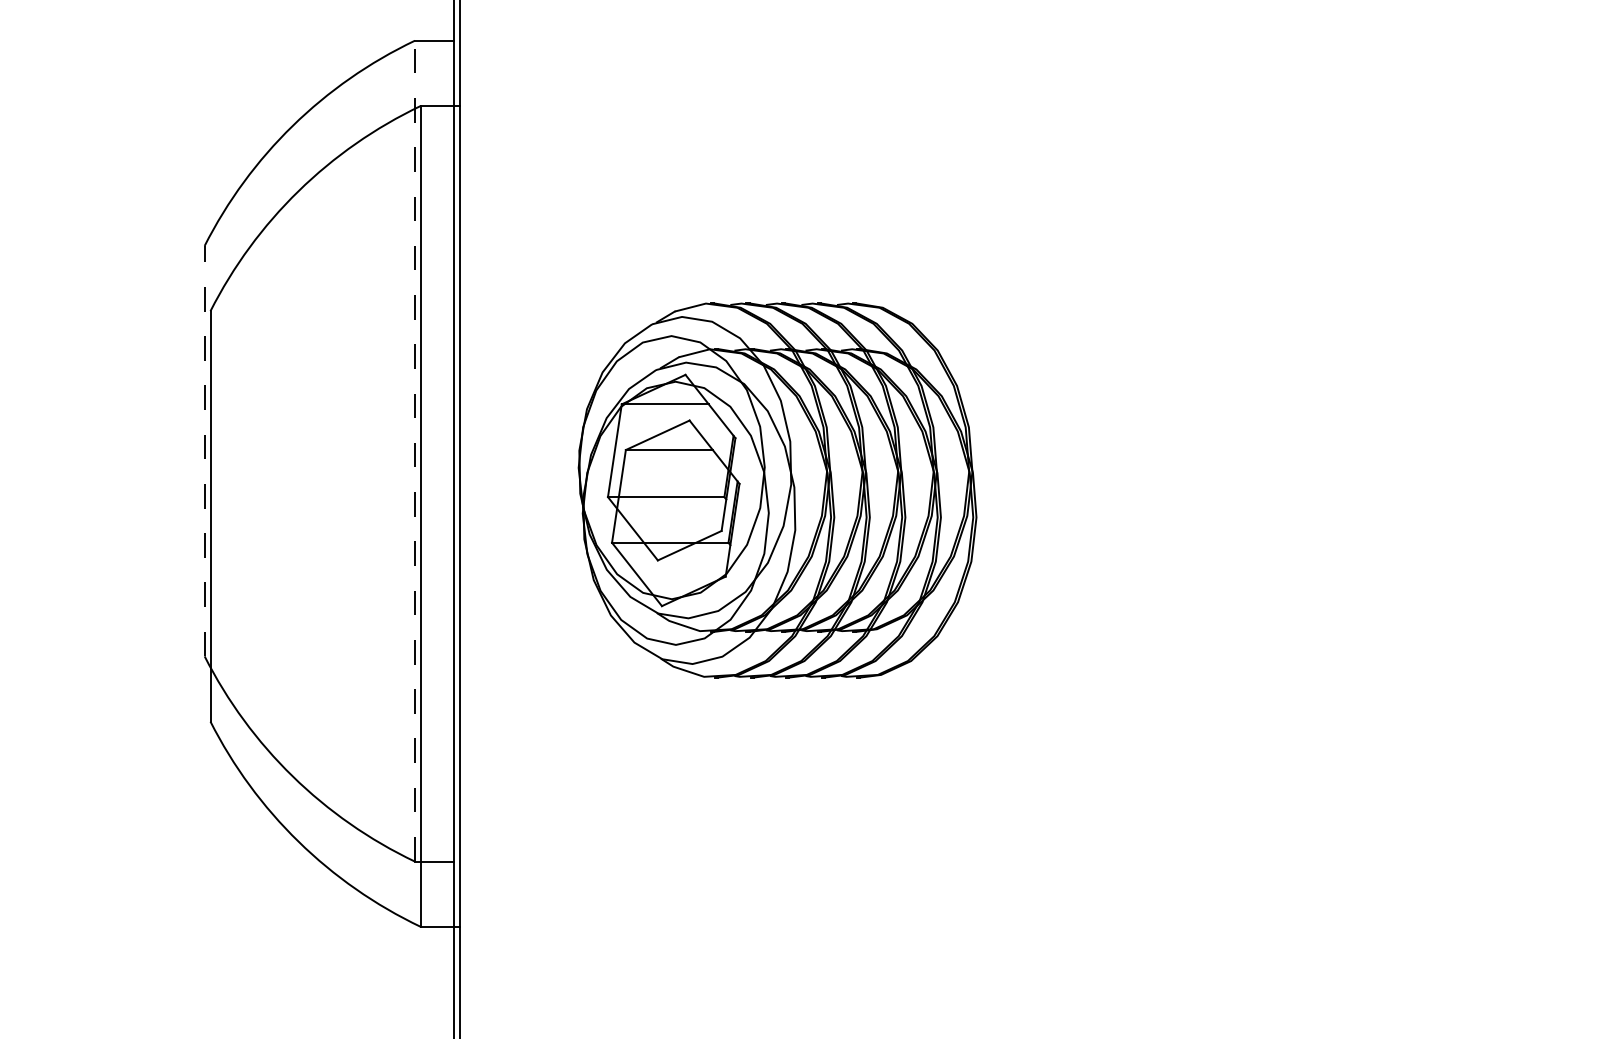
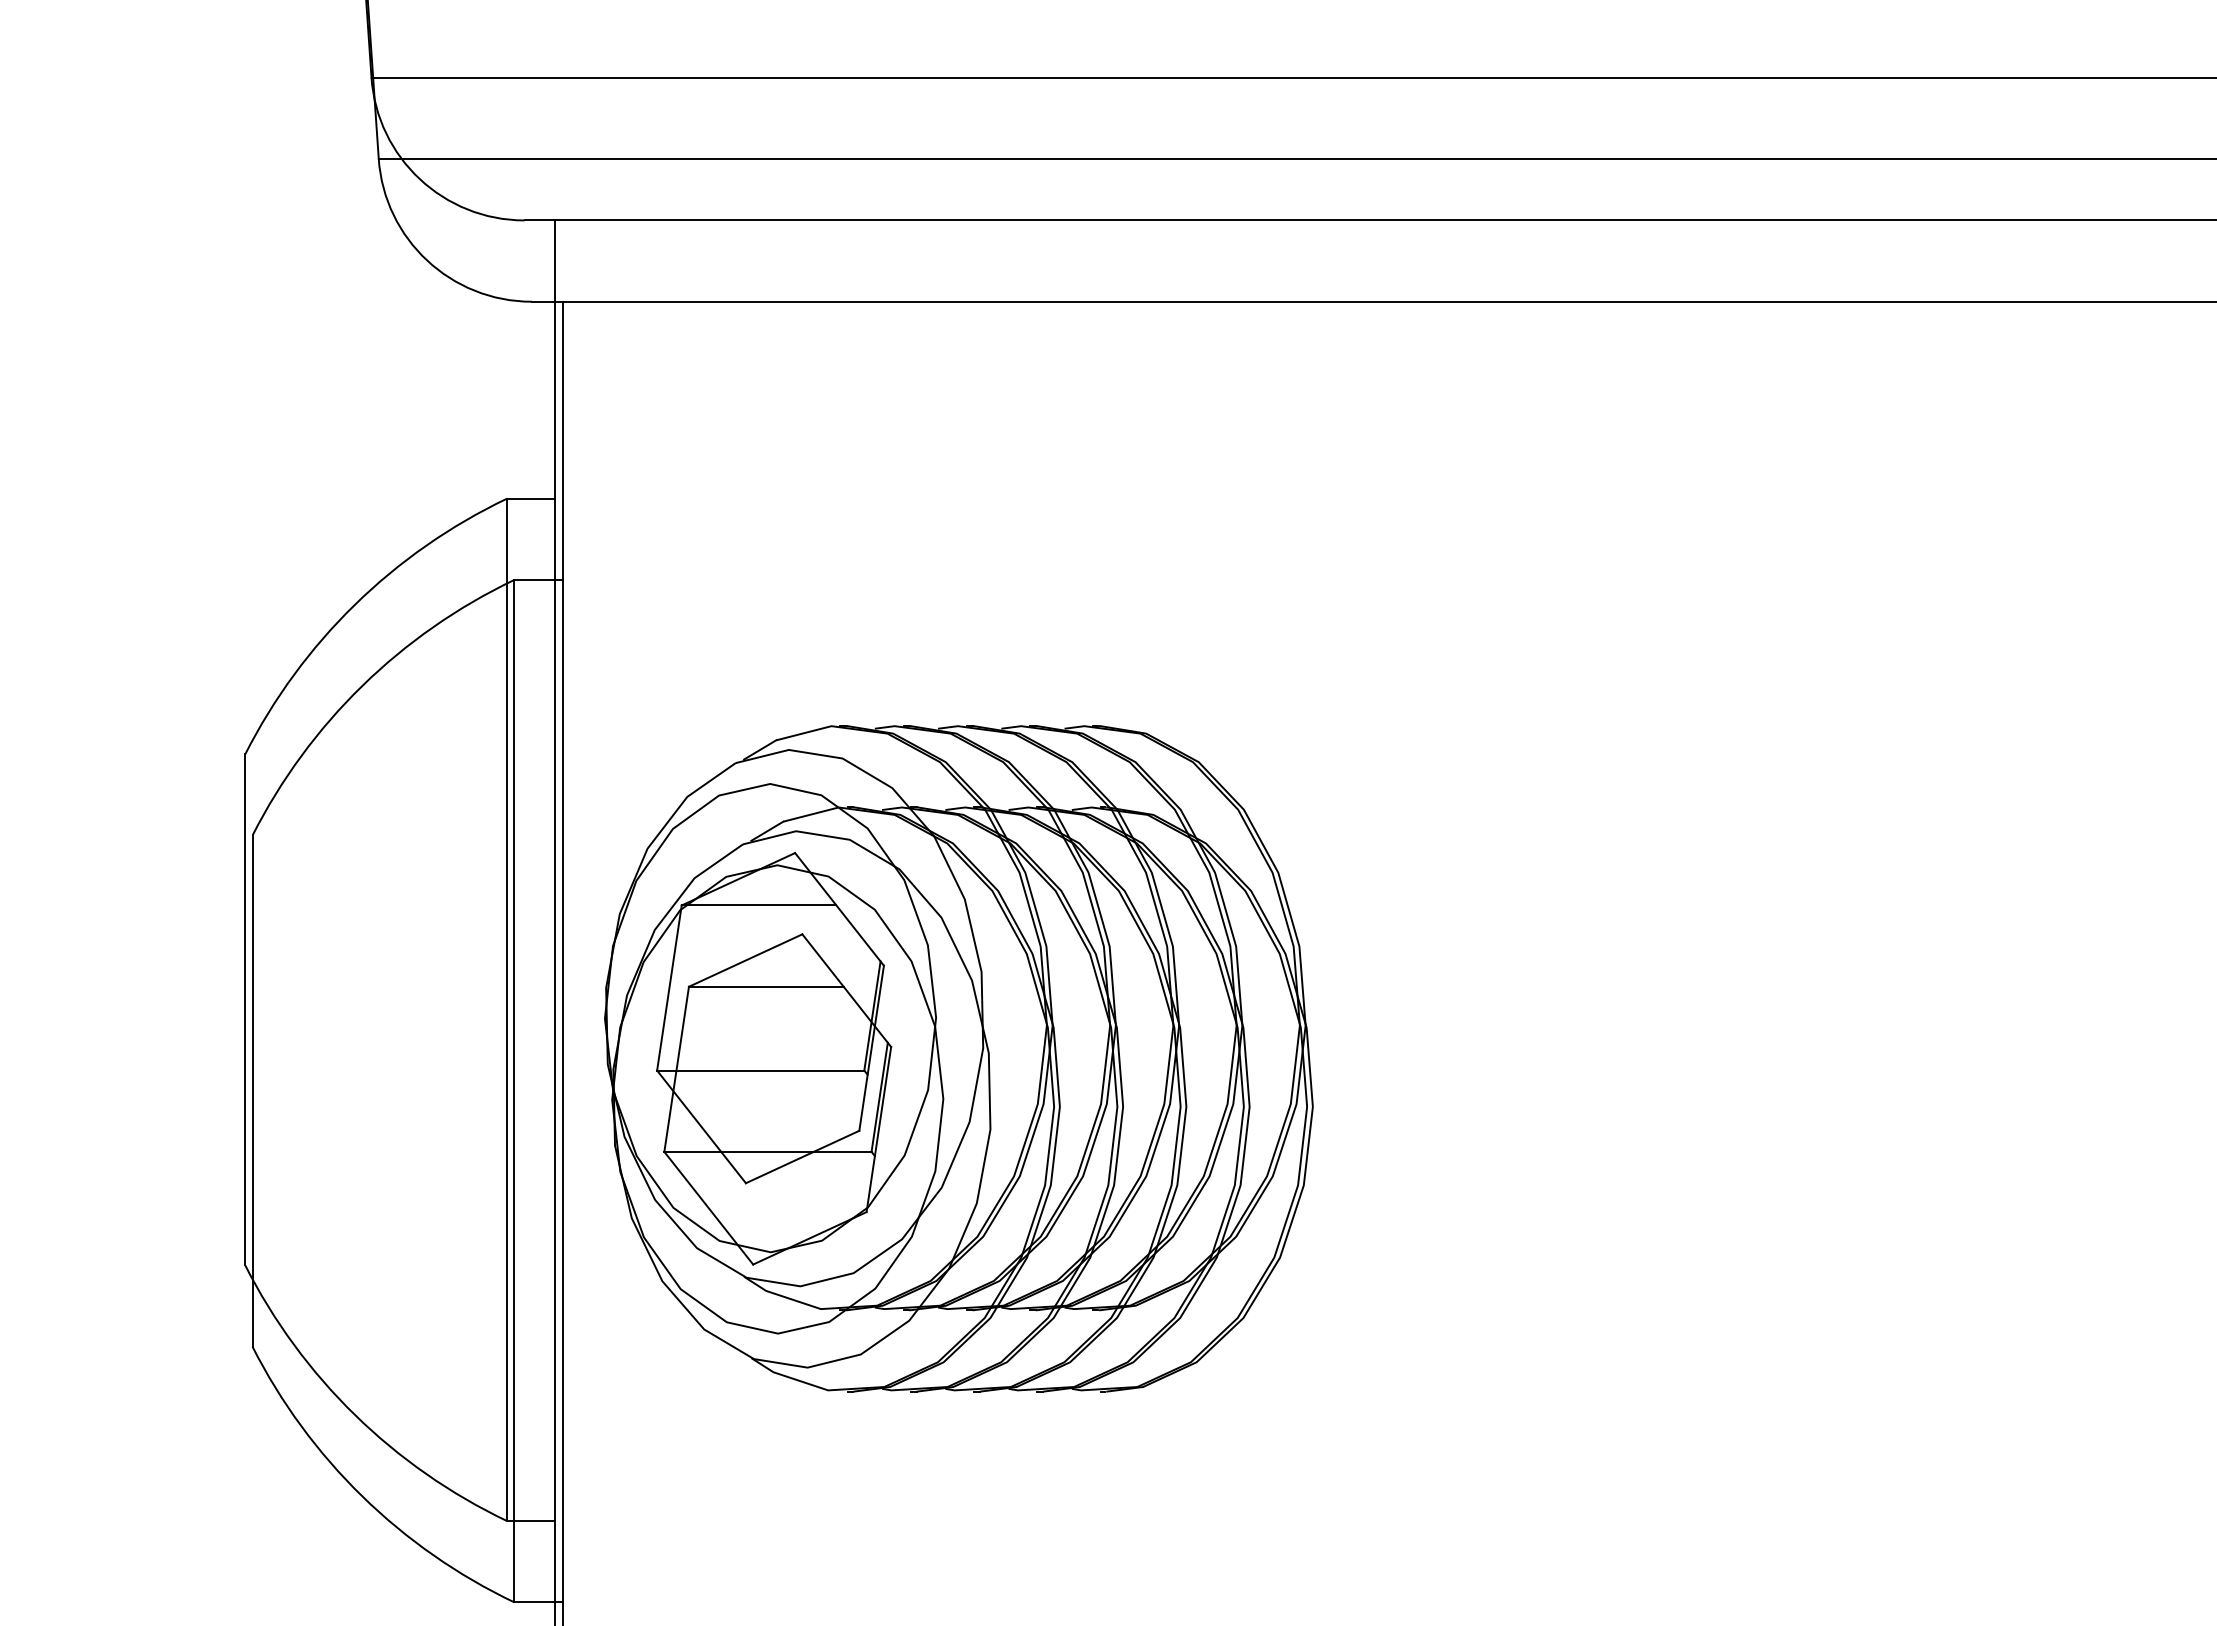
line: (204, 450) -> (245, 1009), dashed -> solid
line: (415, 450) -> (507, 1009), dashed -> solid
part: (777, 490) -> (958, 1058), size x1.43

